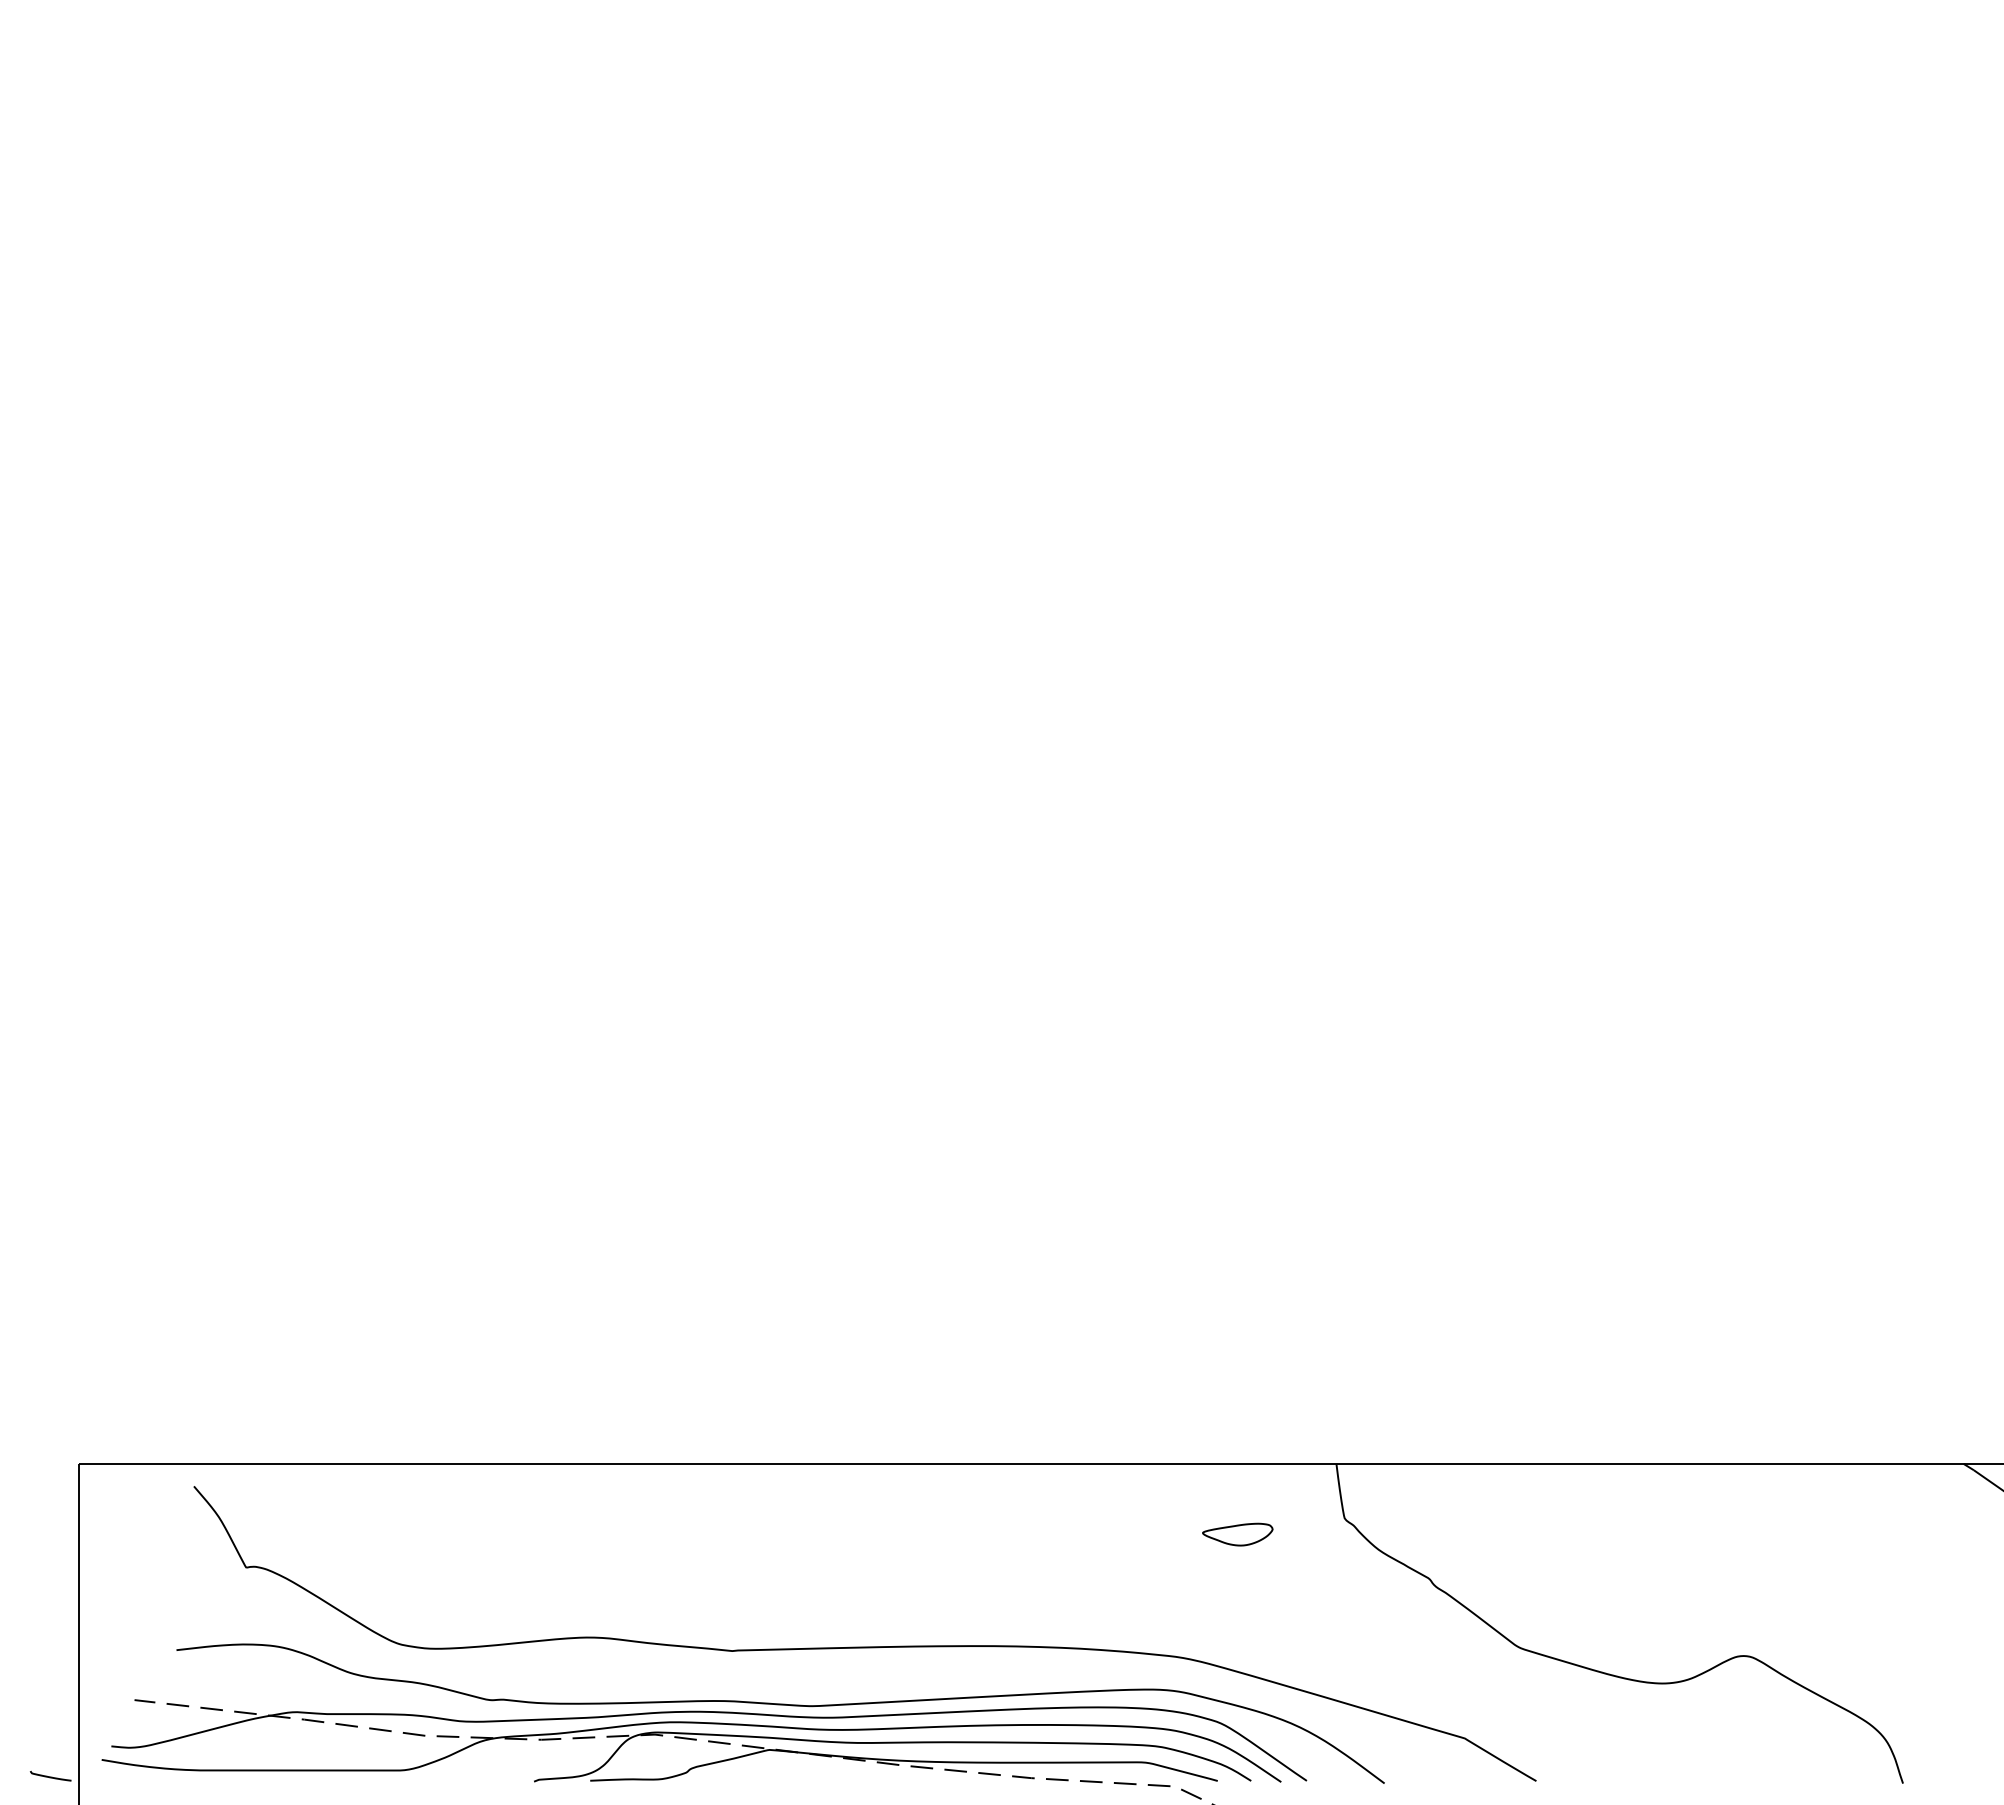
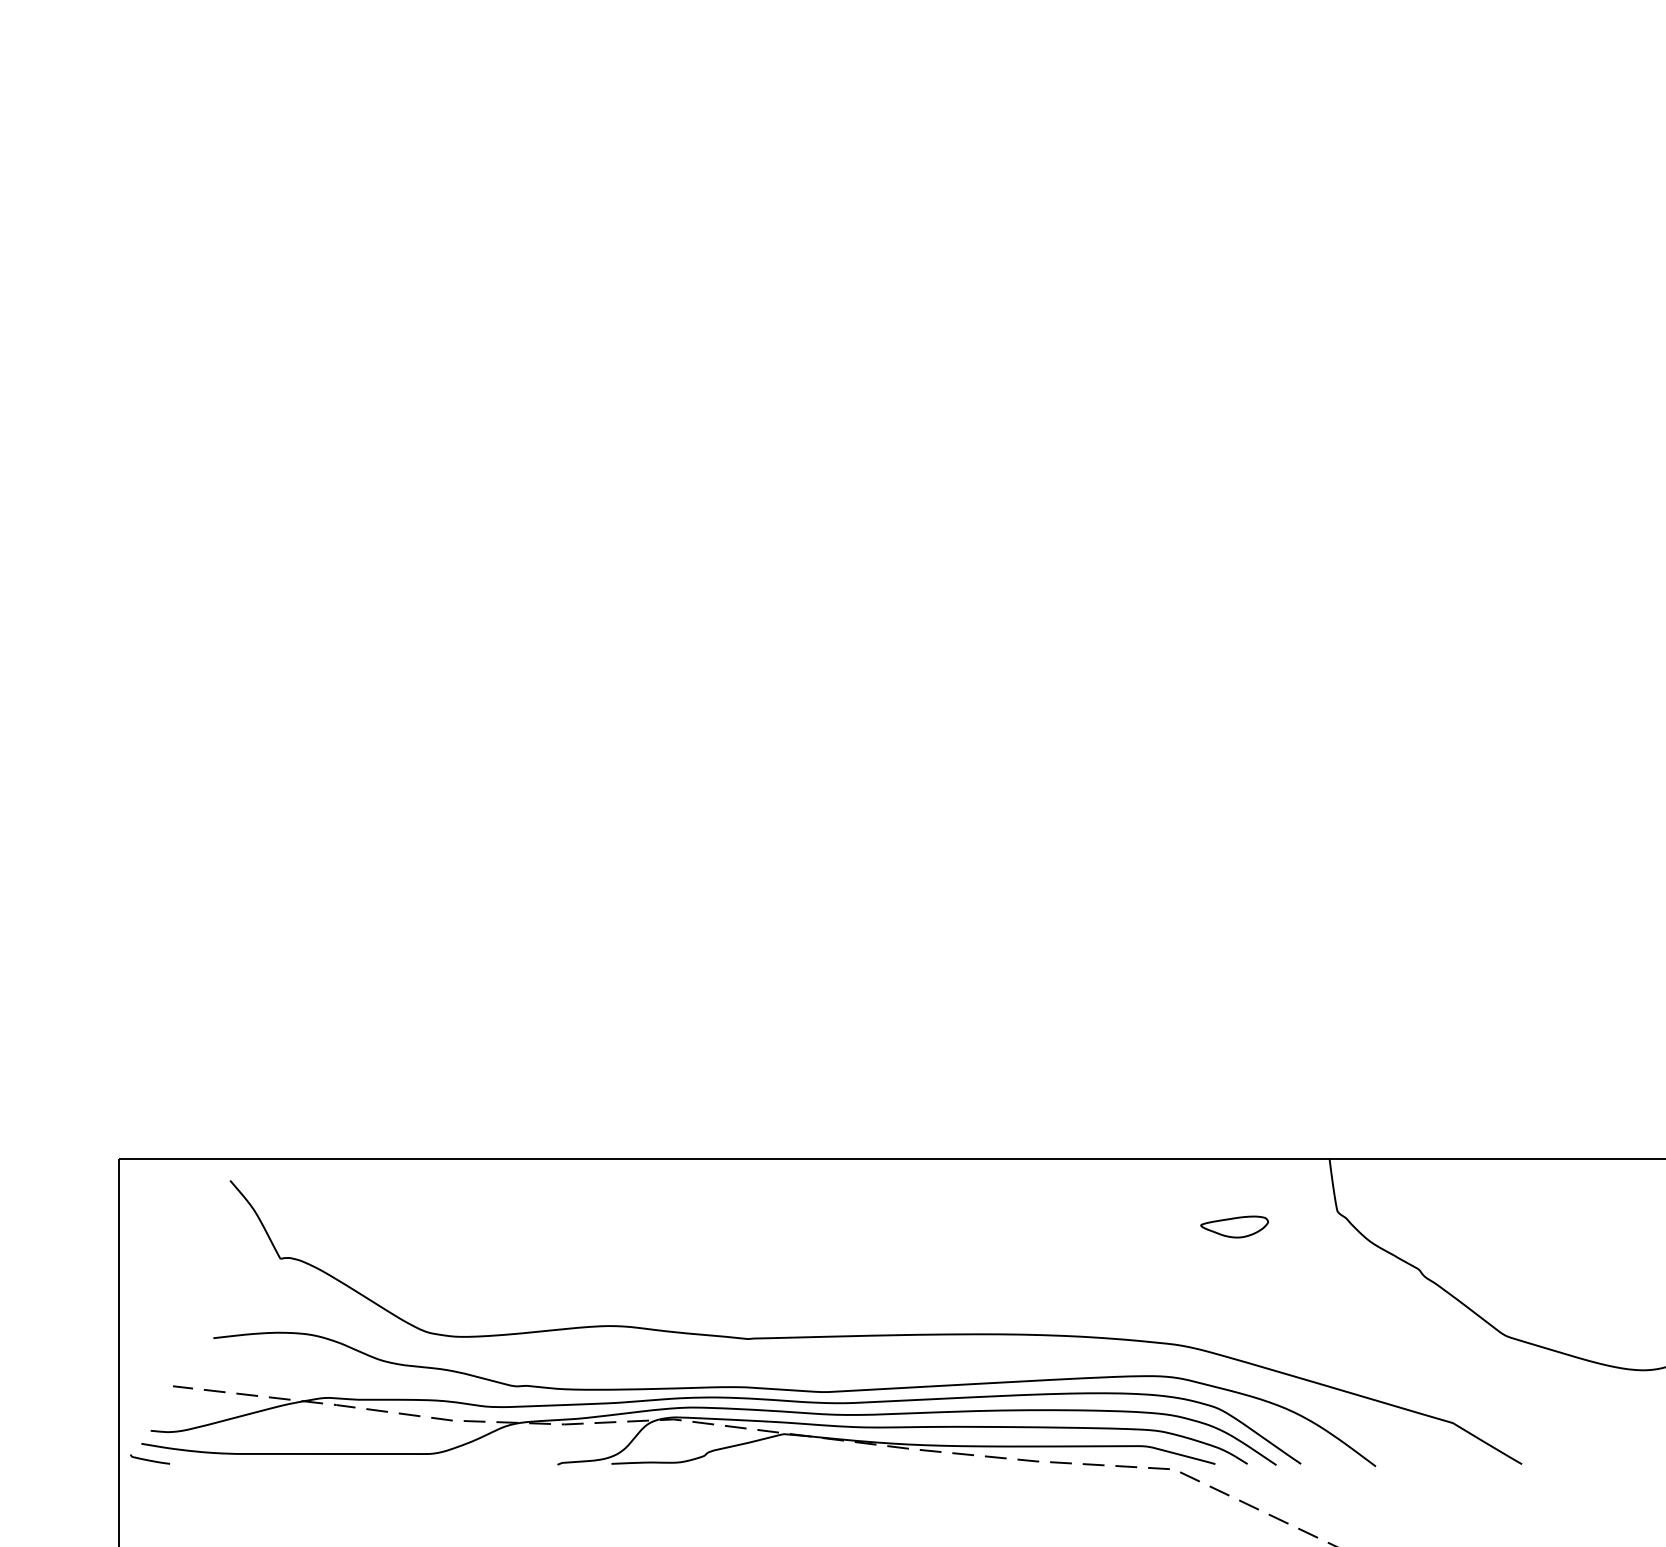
curve: (50, 1776) -> (149, 1459), moved

